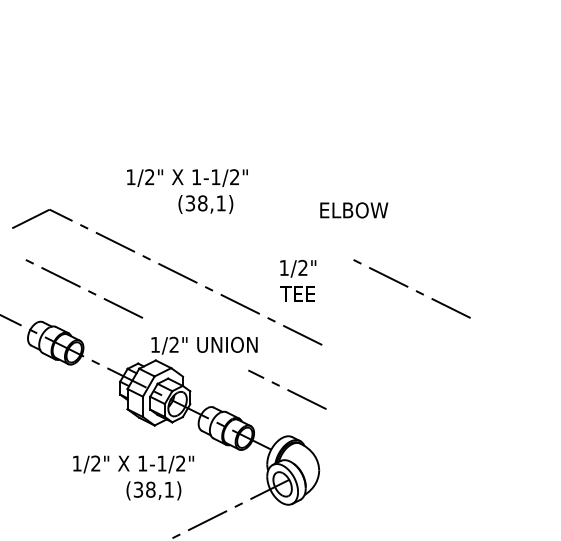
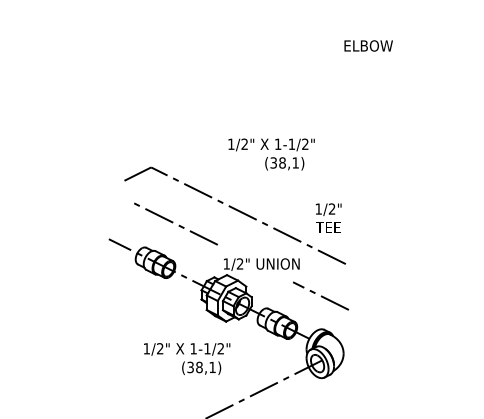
text: (187, 191) -> (271, 154), moved
text: (353, 209) -> (368, 45), moved
line: (408, 286) -> (407, 222), removed
text: (134, 477) -> (187, 358), moved

